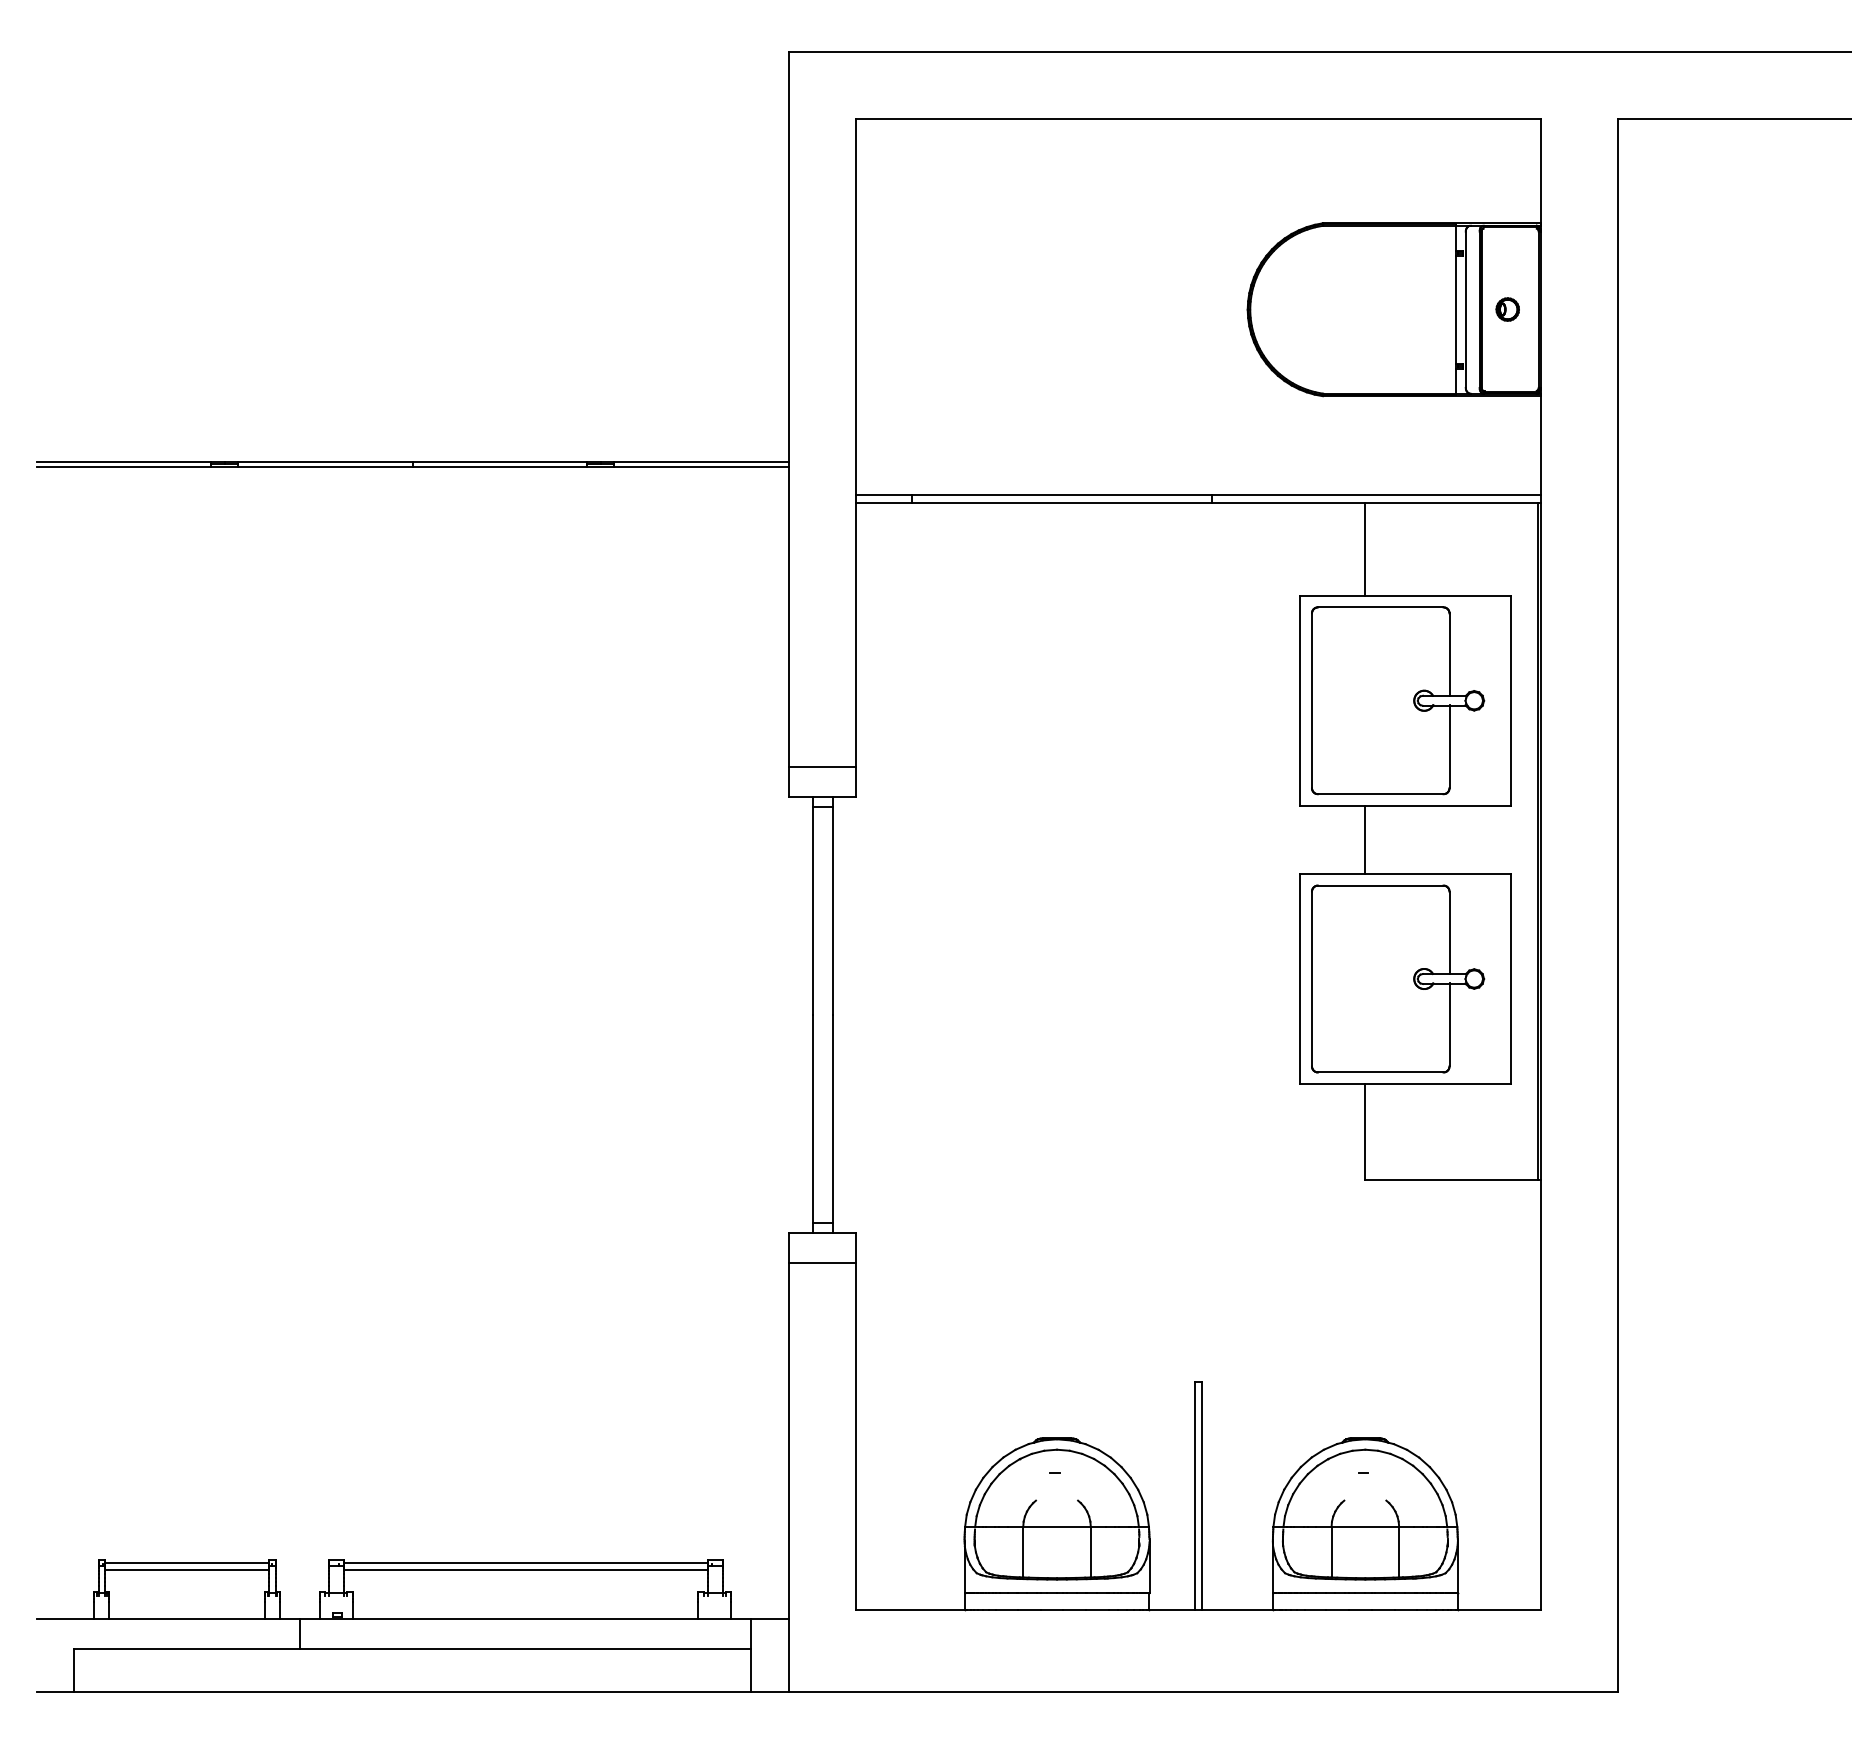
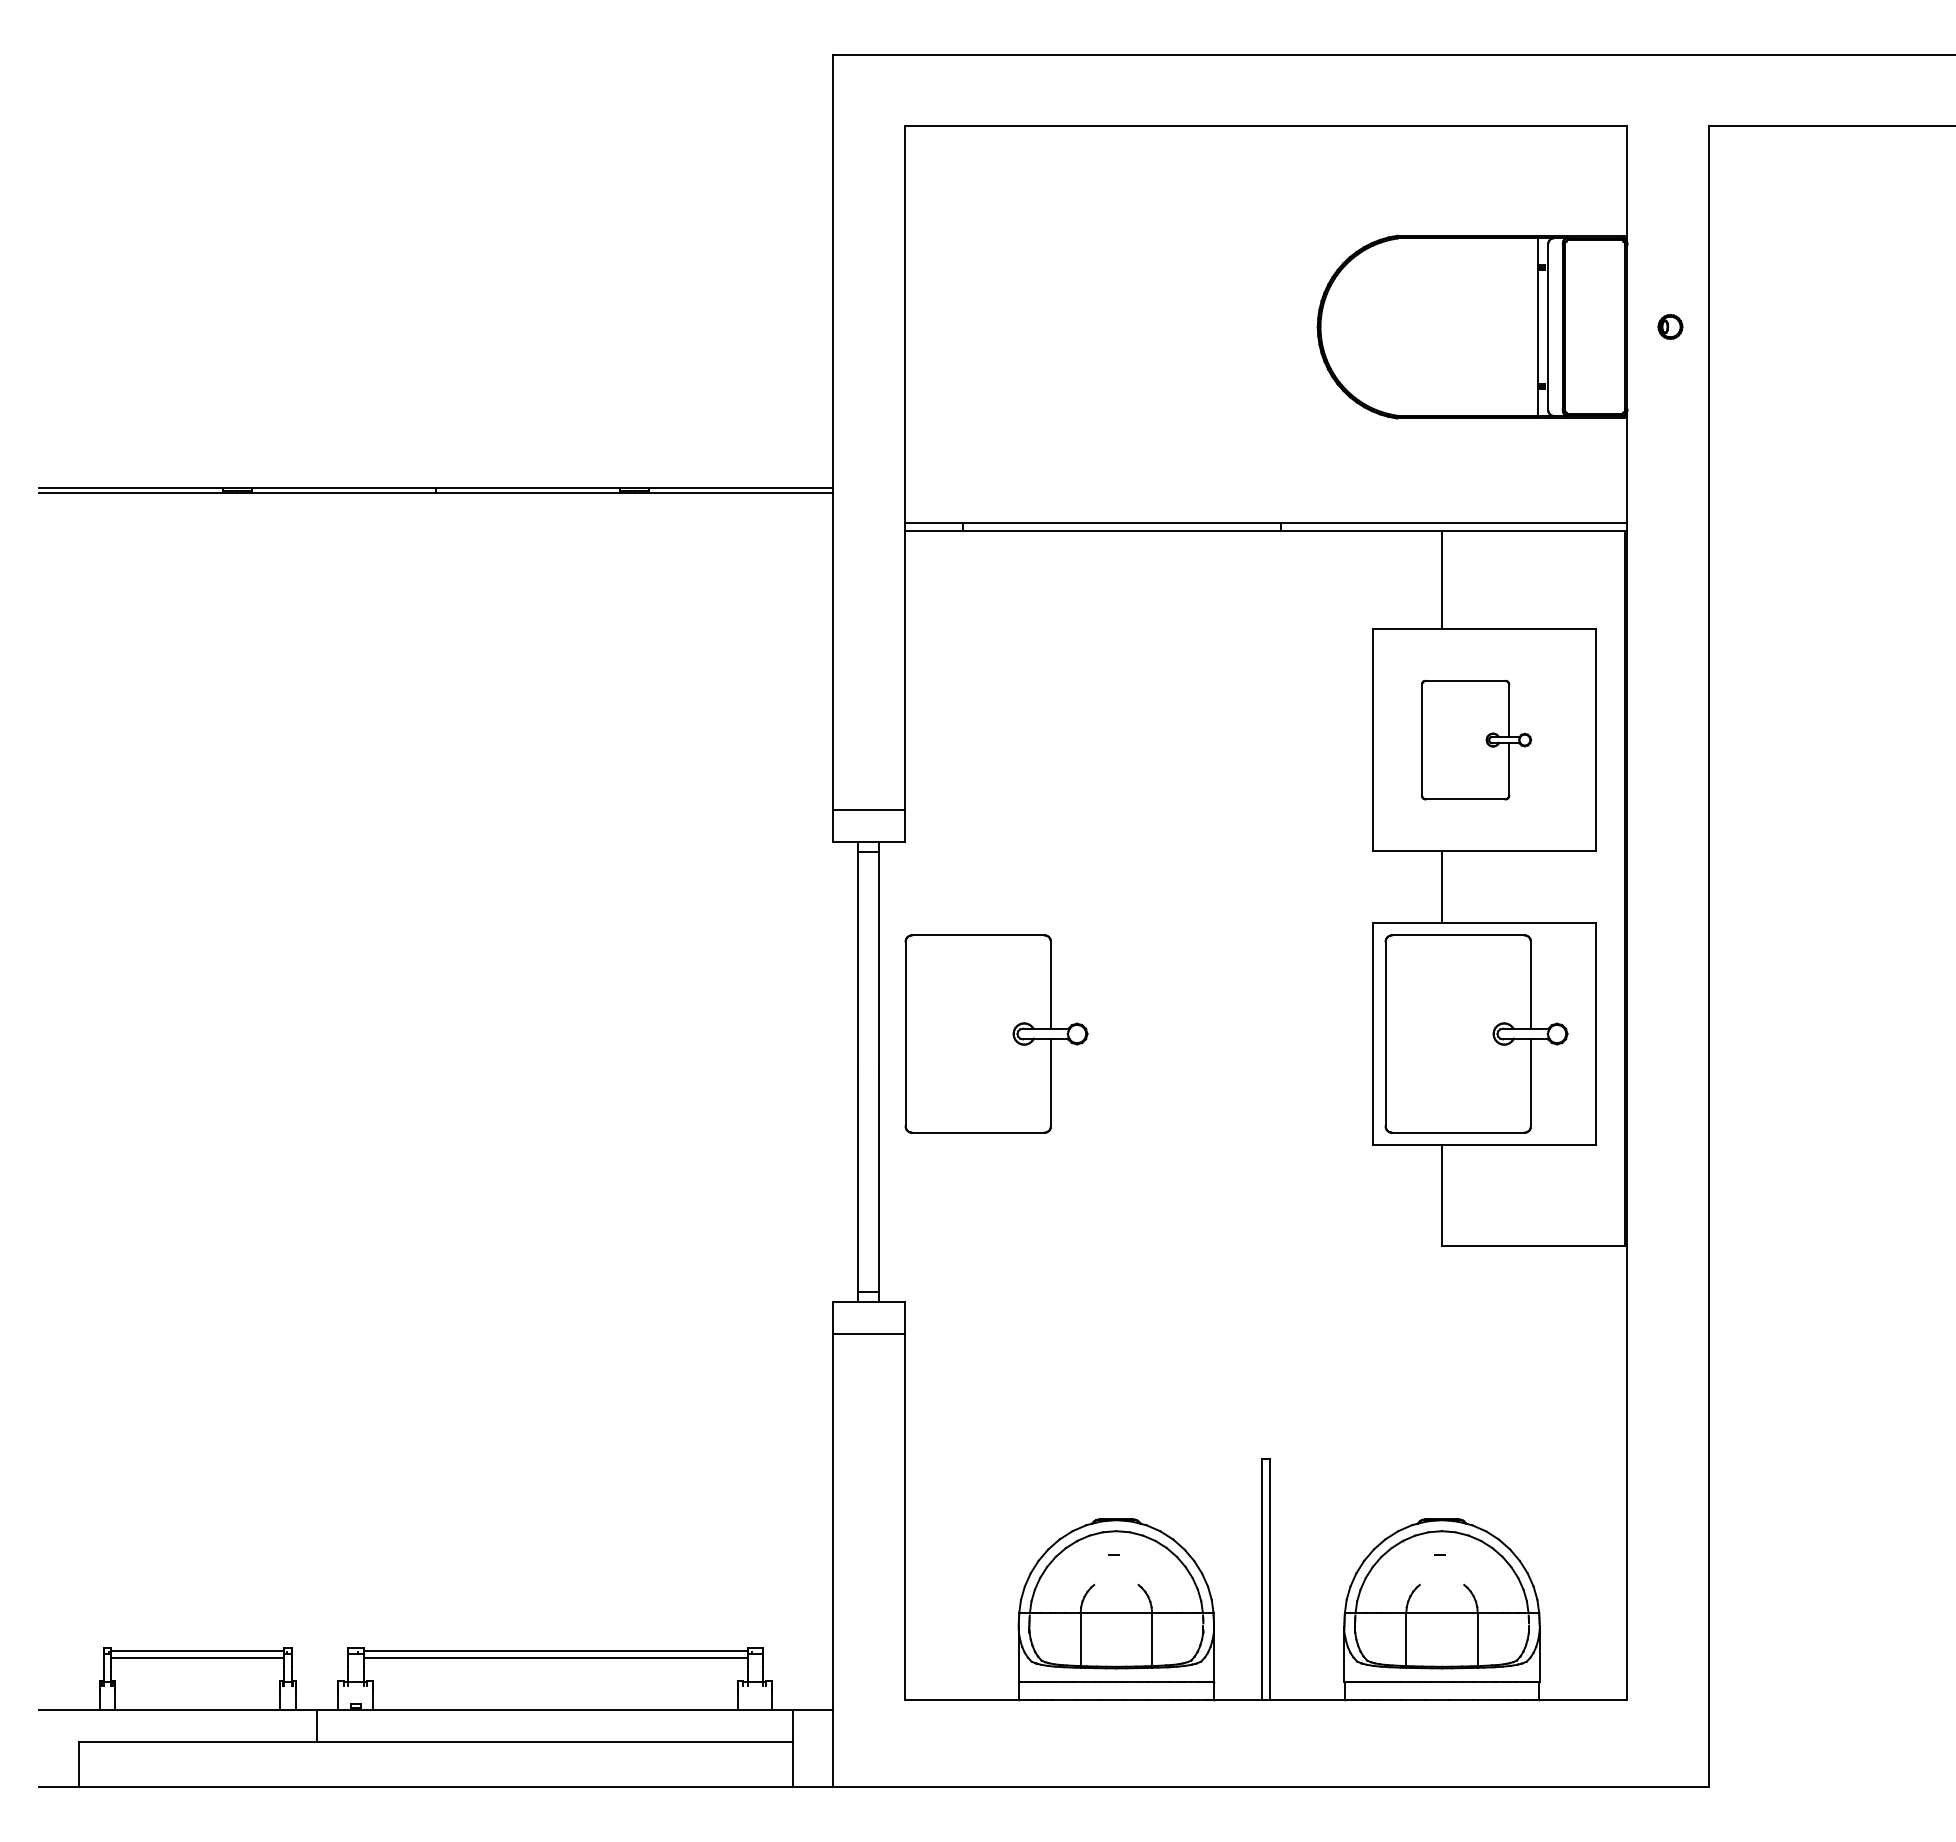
part: (1507, 309) -> (1670, 326), moved
part: (1397, 700) -> (1476, 739), size x0.6
part: (943, 978) -> (996, 1033), added

